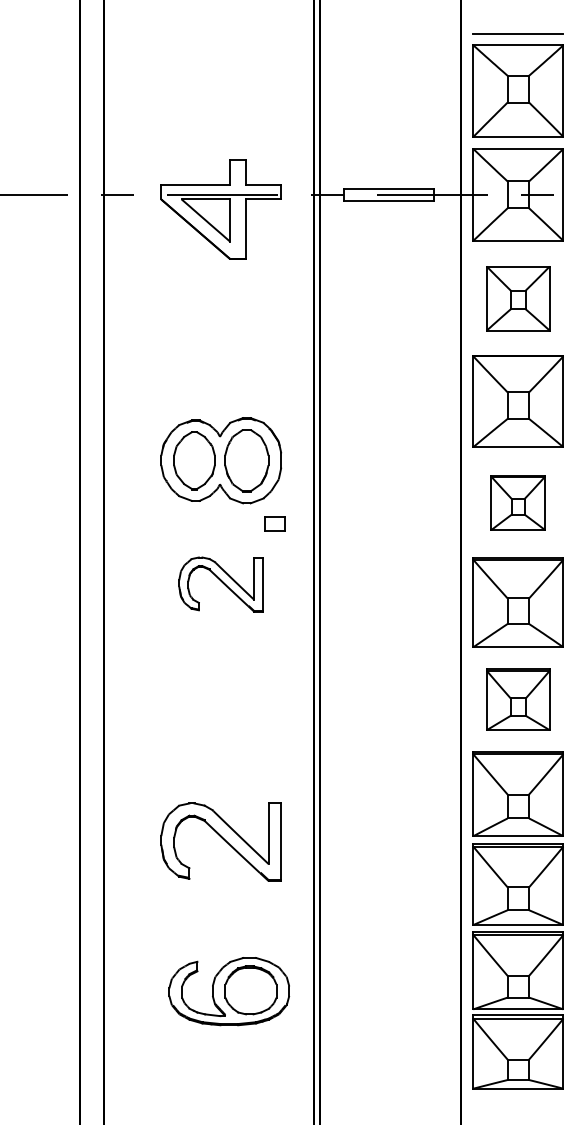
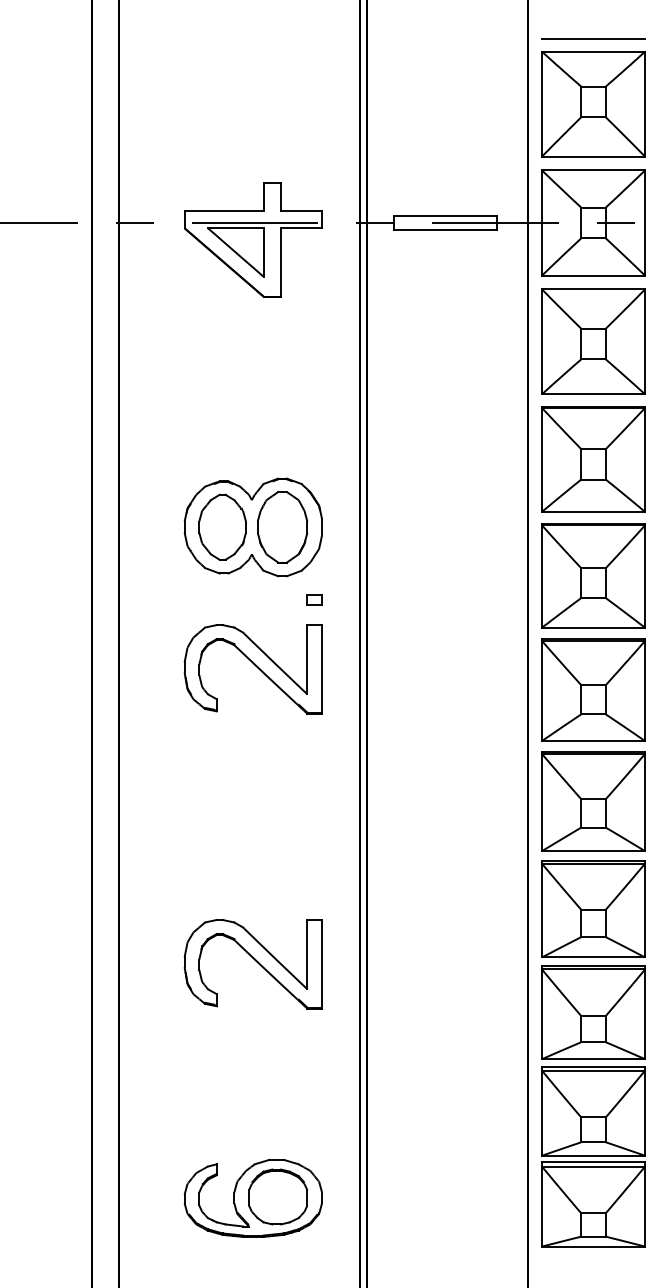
part: (517, 298) -> (592, 341), size x1.43
part: (517, 502) -> (592, 575), size x1.67
part: (274, 524) -> (314, 600), size x0.62
part: (220, 584) -> (252, 669), size x1.43
part: (517, 699) -> (592, 800), size x1.43
part: (229, 991) -> (253, 1198), moved

